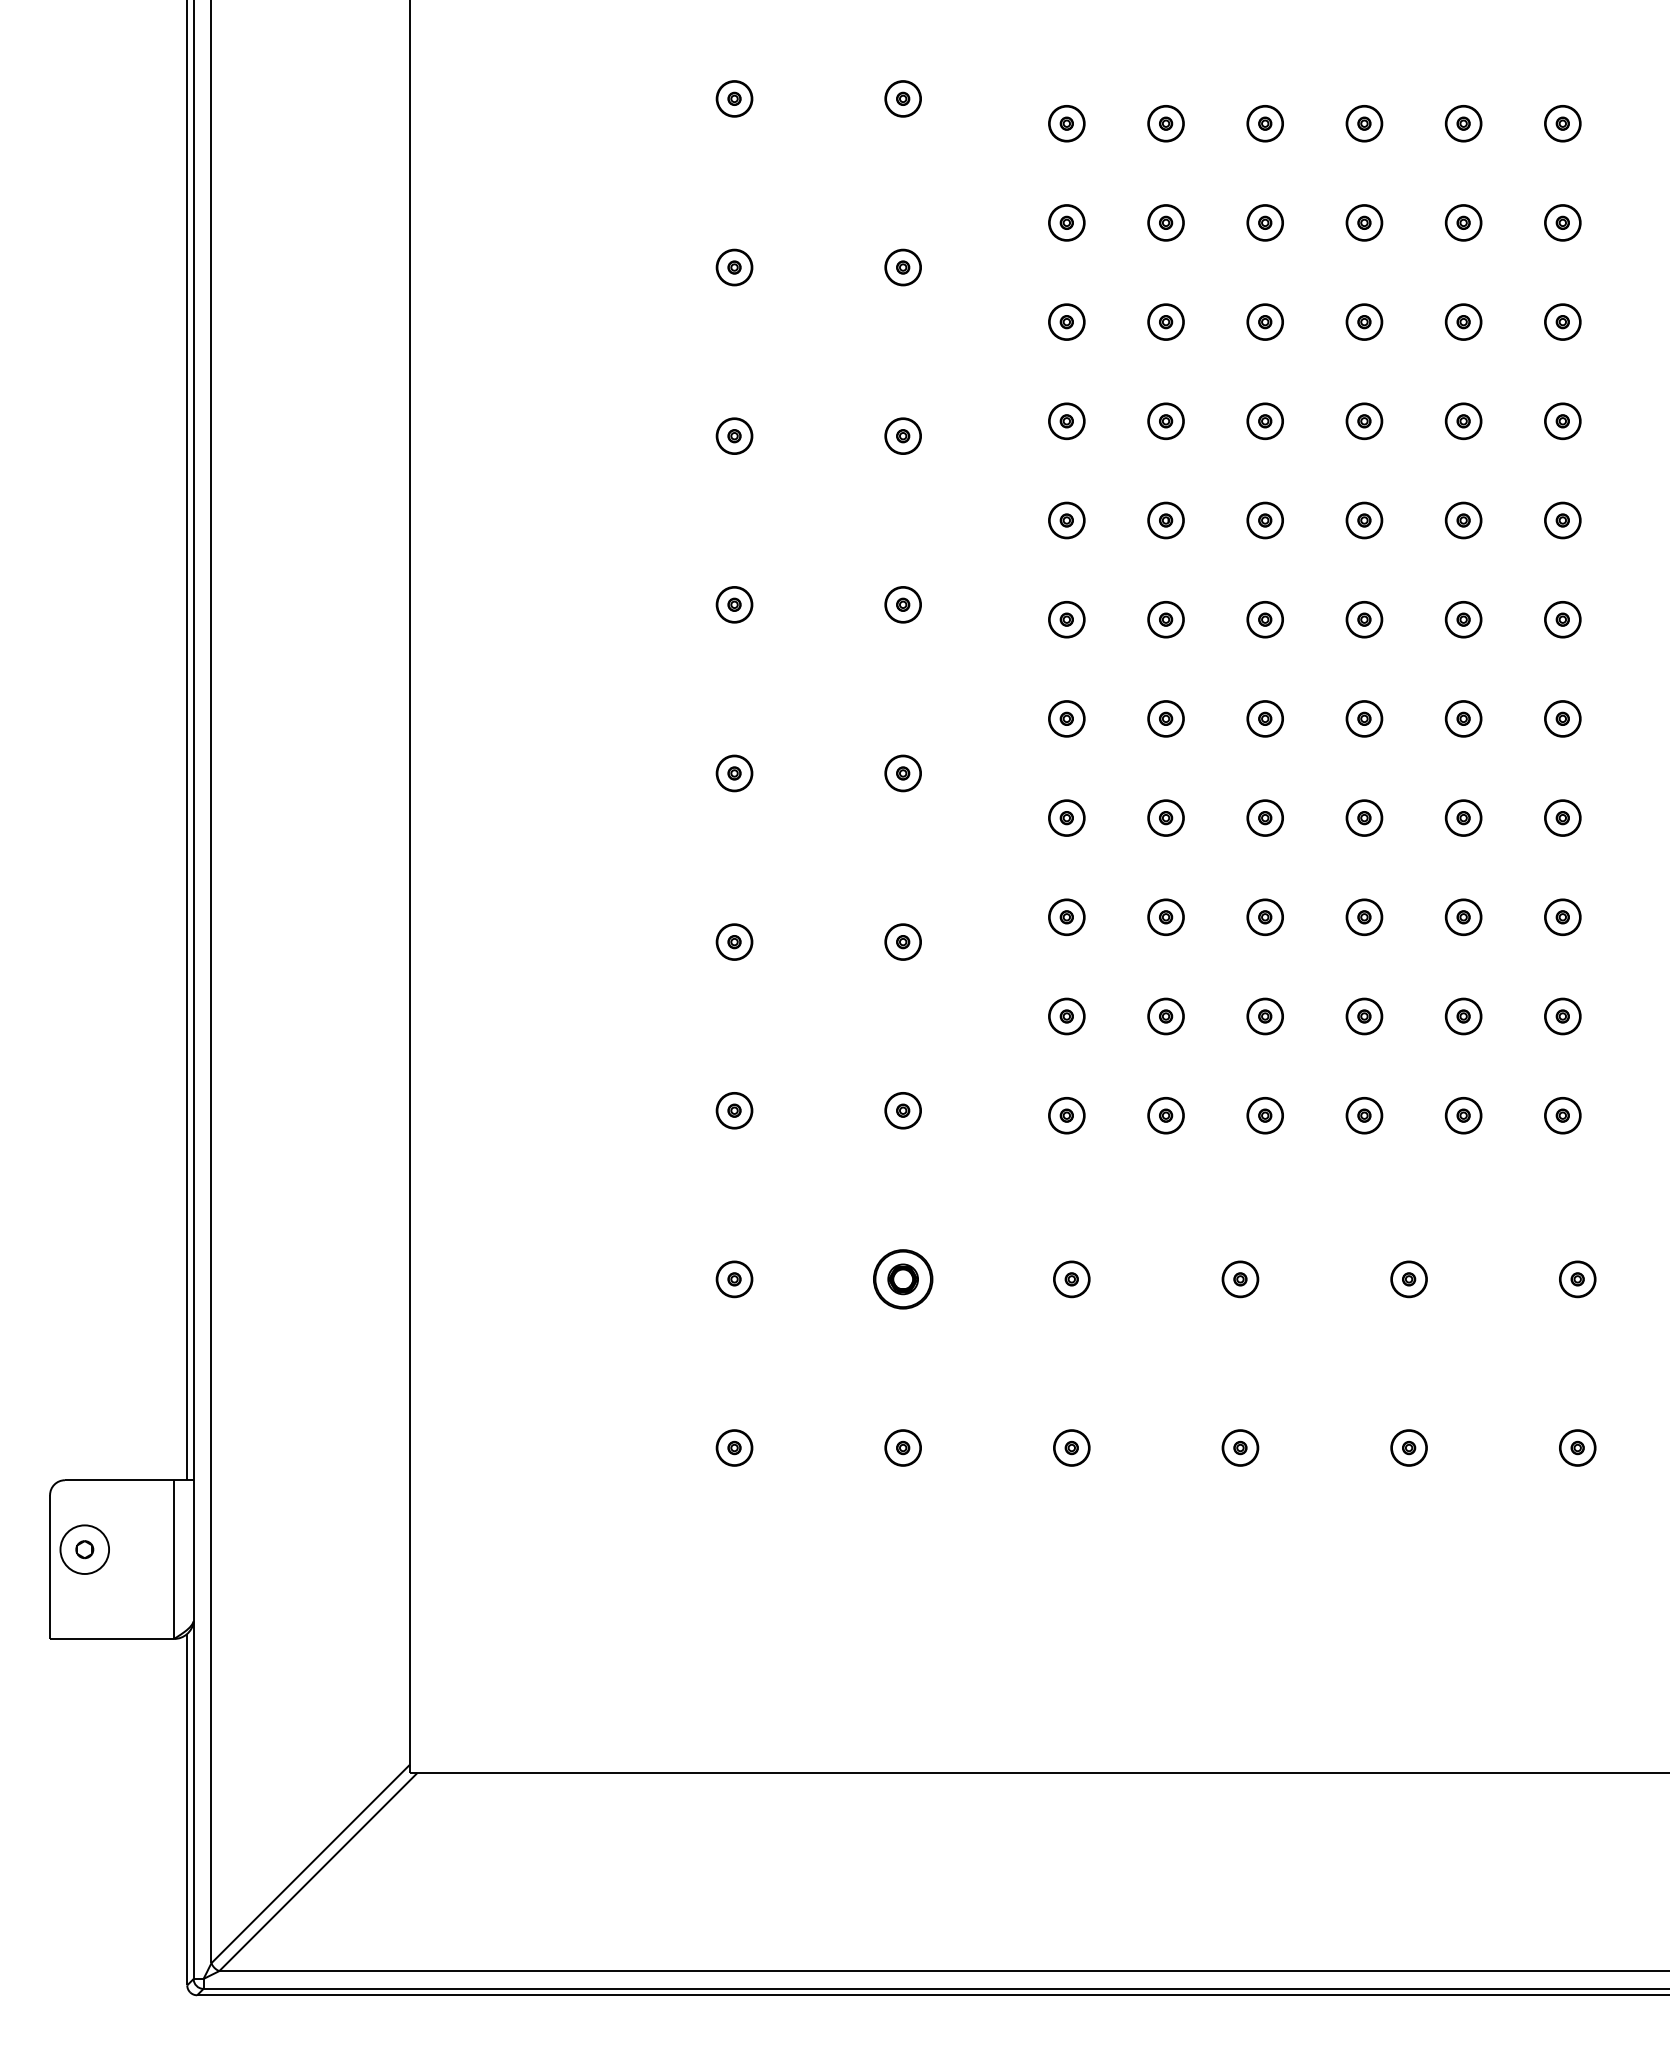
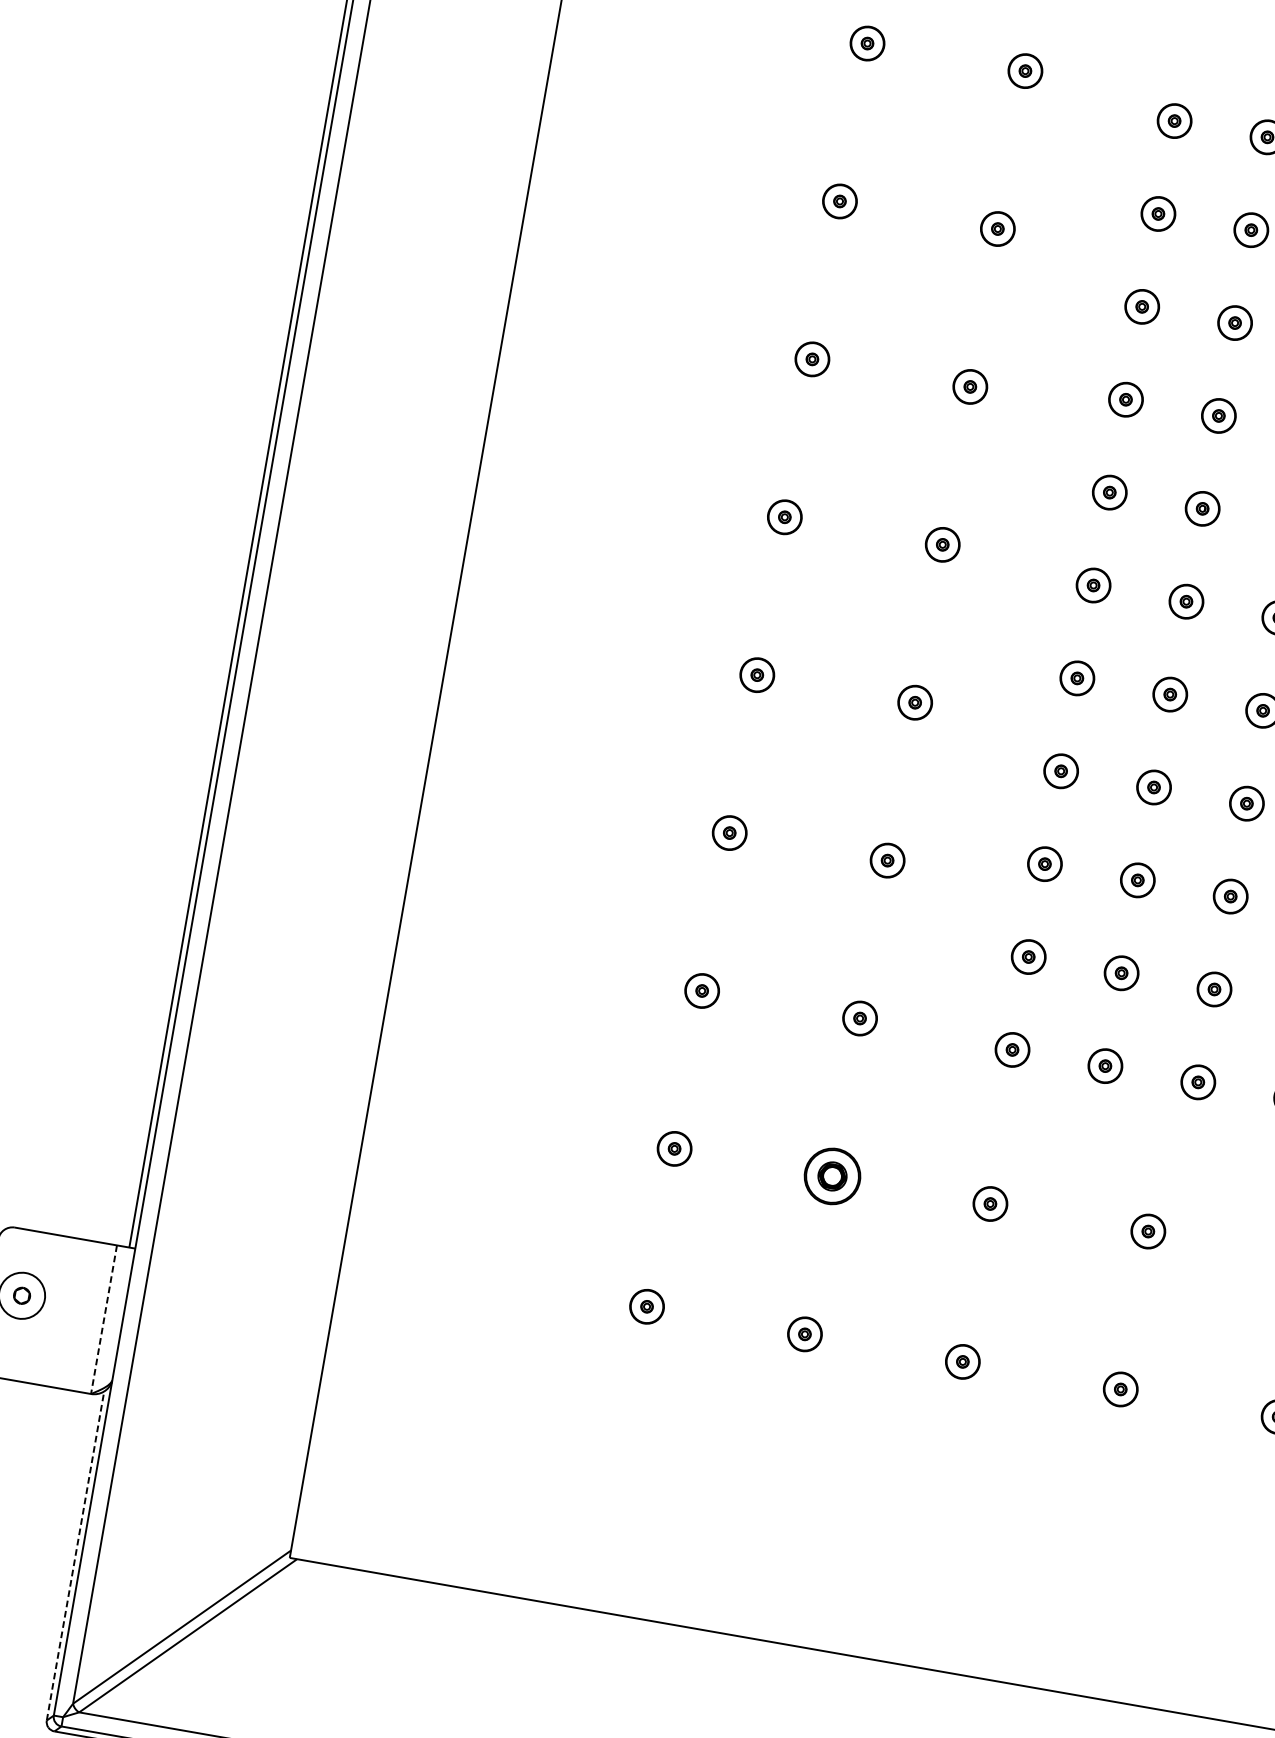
line: (174, 1560) -> (104, 1320), solid -> dashed
line: (187, 1809) -> (75, 1555), solid -> dashed

